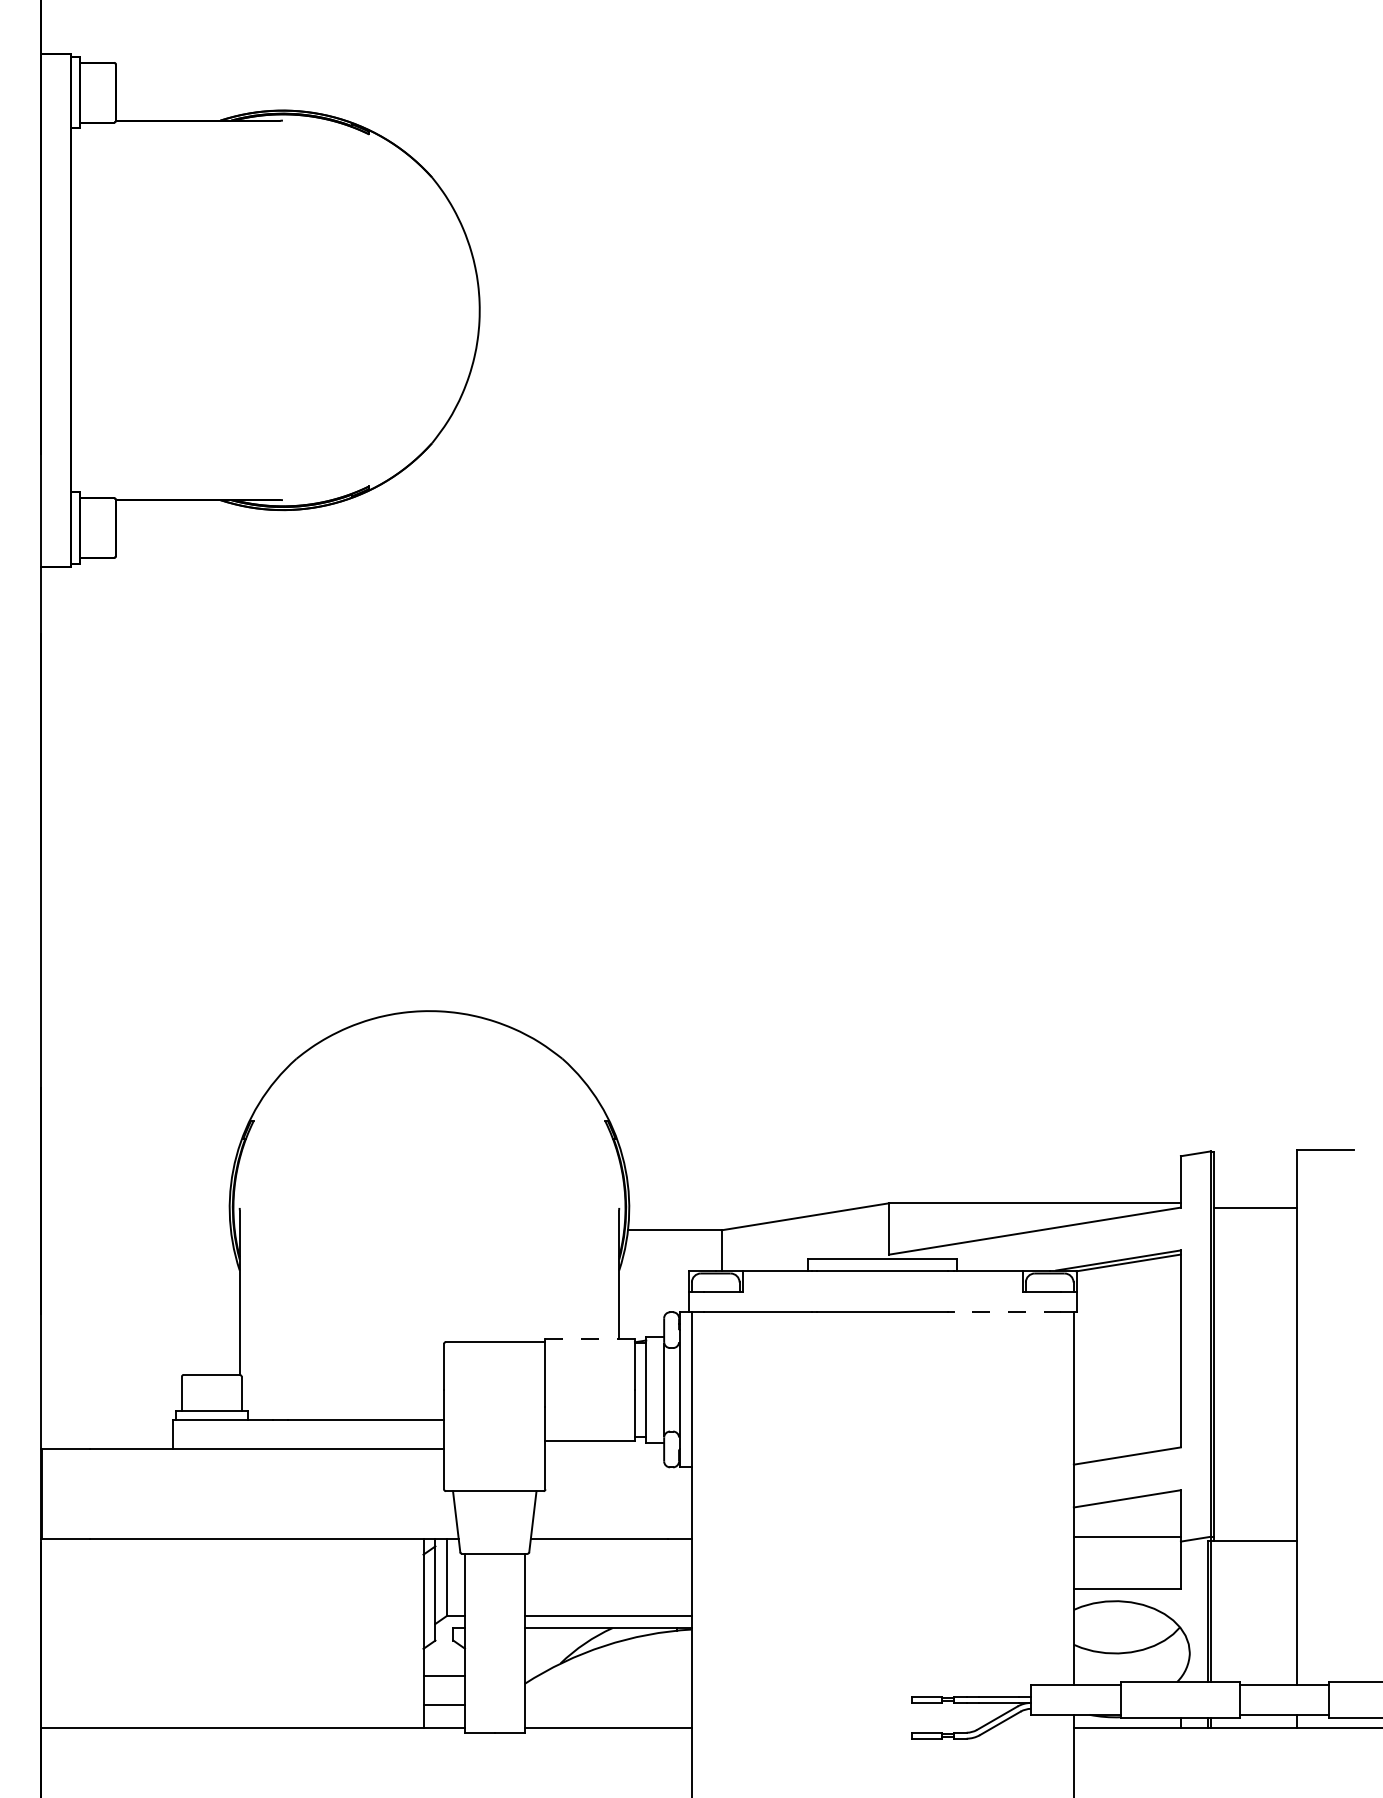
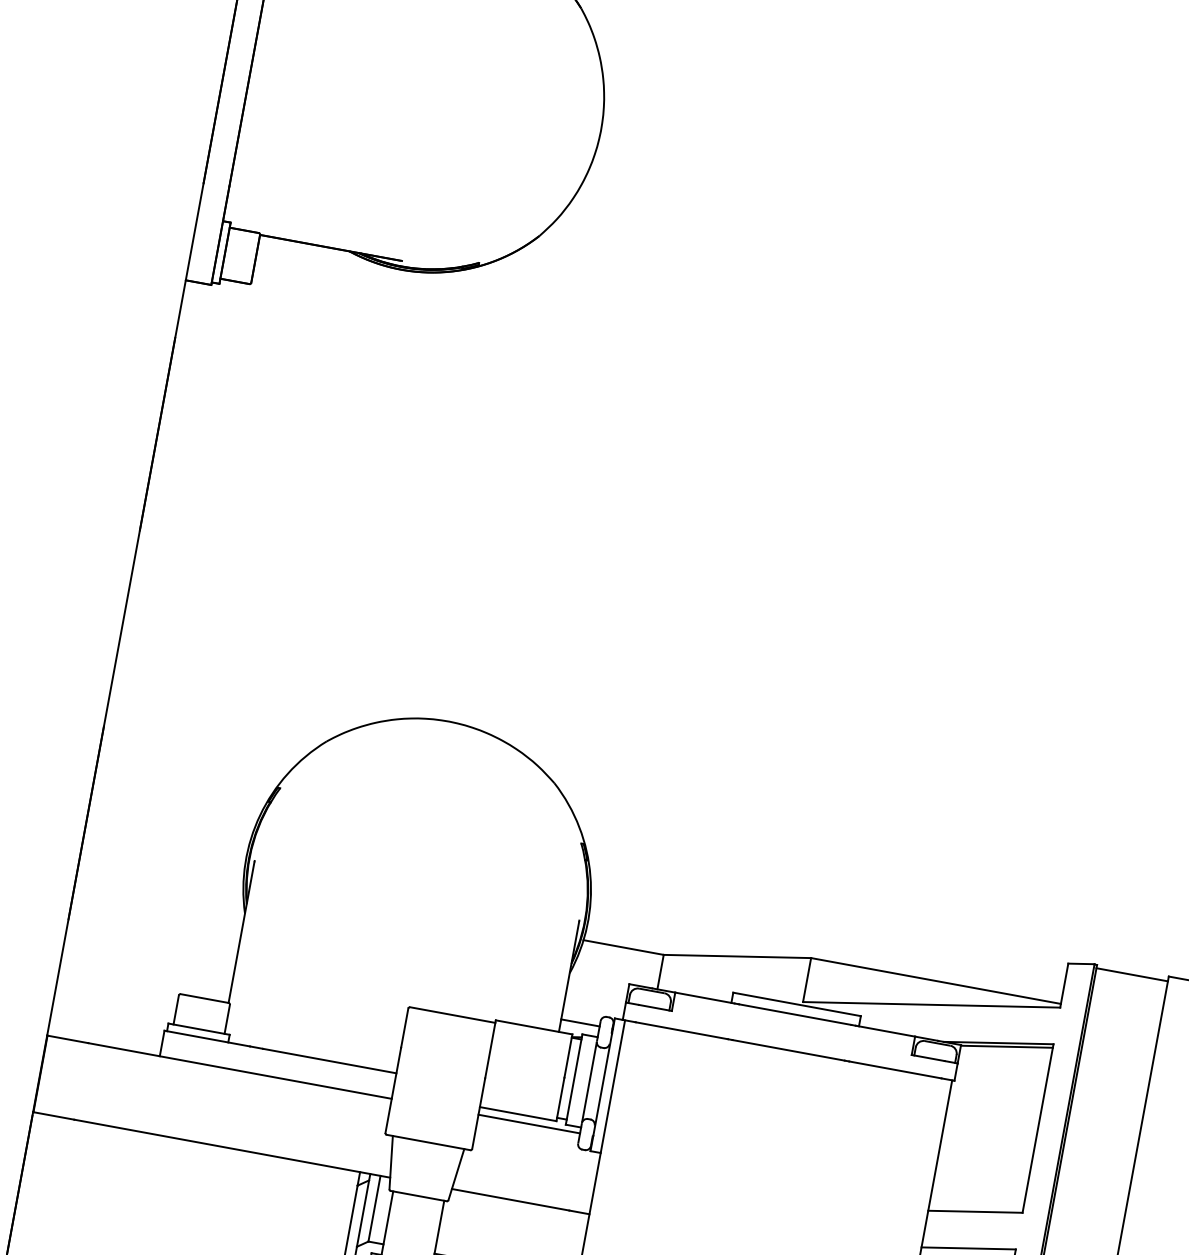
line: (1255, 1207) -> (1132, 974), moved
line: (1007, 1312) -> (895, 1070), dashed -> solid
line: (641, 1324) -> (580, 1022), added
line: (590, 1339) -> (534, 1027), dashed -> solid
line: (604, 1449) -> (529, 1124), added

